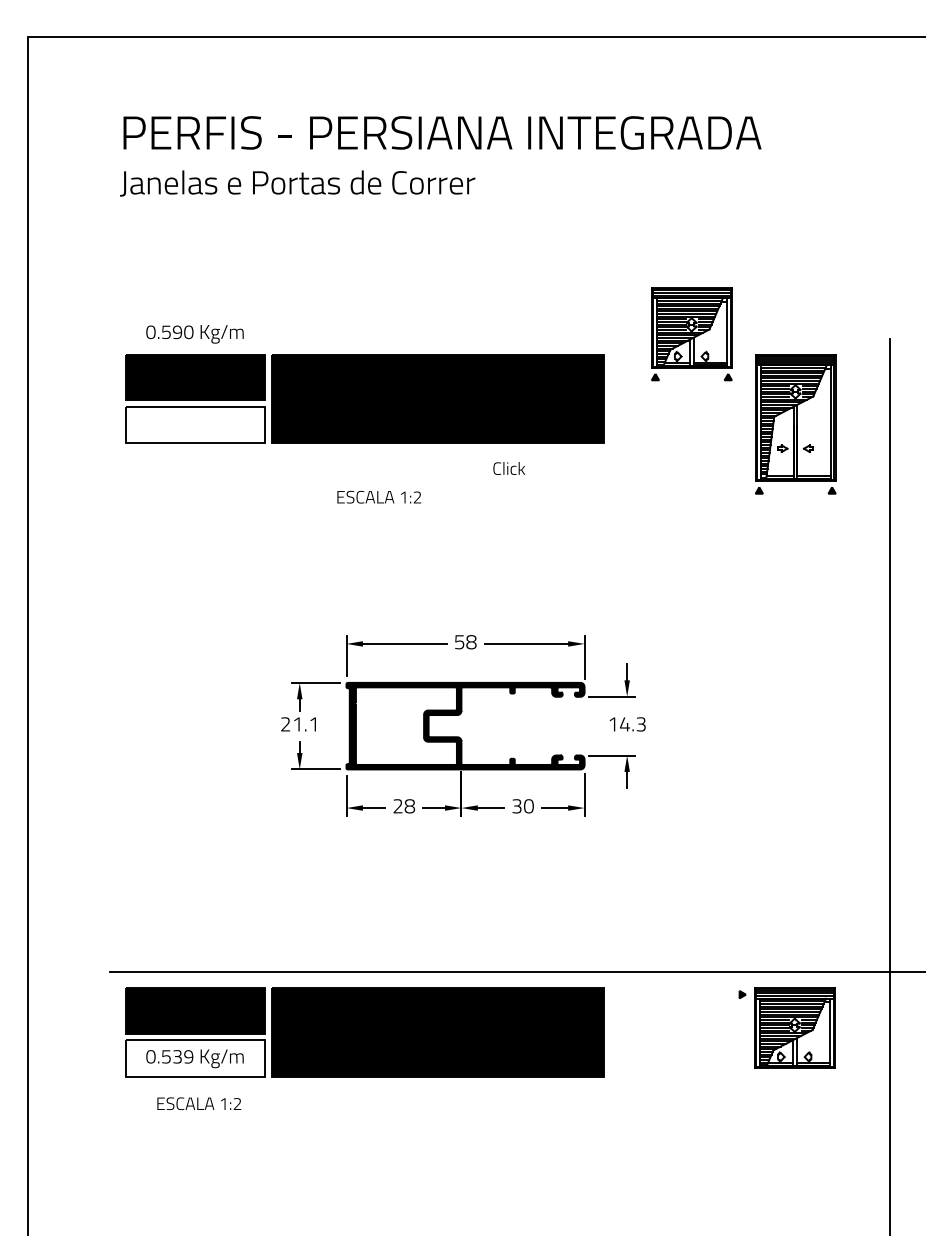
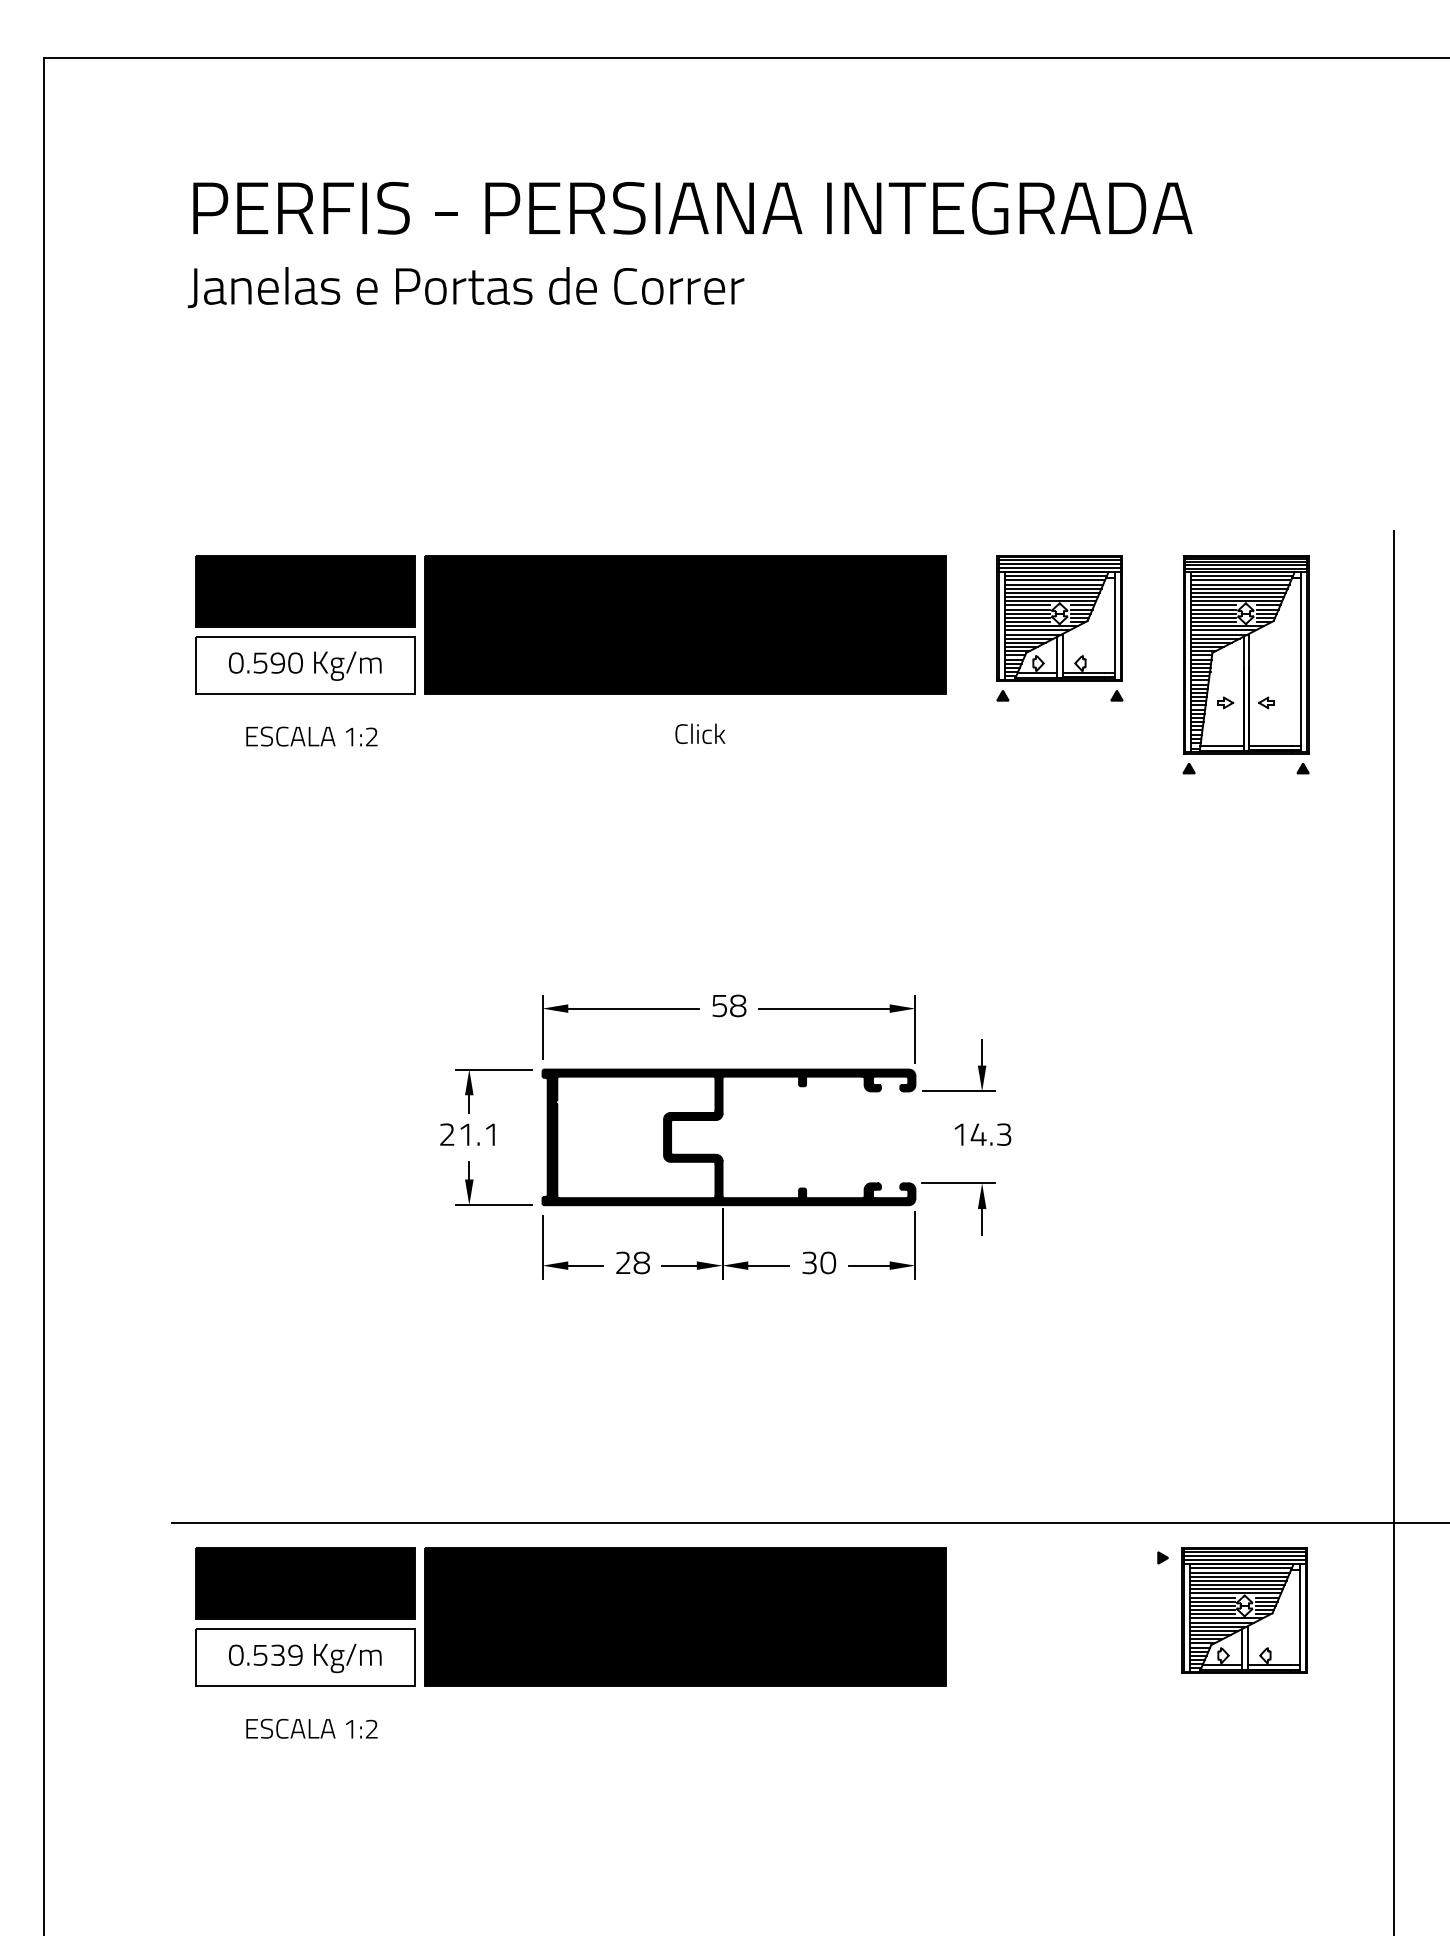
text: (194, 334) -> (304, 666), moved
part: (691, 334) -> (1059, 628), moved
text: (509, 468) -> (700, 733), moved
text: (379, 496) -> (312, 735), moved

